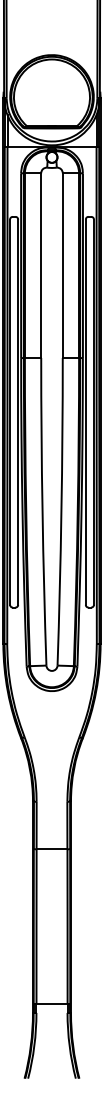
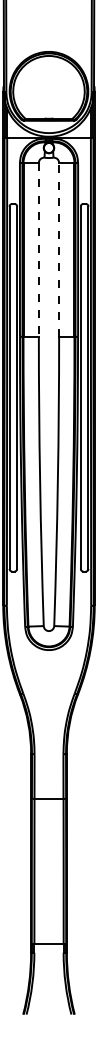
line: (62, 265) -> (58, 249), solid -> dashed
line: (41, 266) -> (39, 250), solid -> dashed

